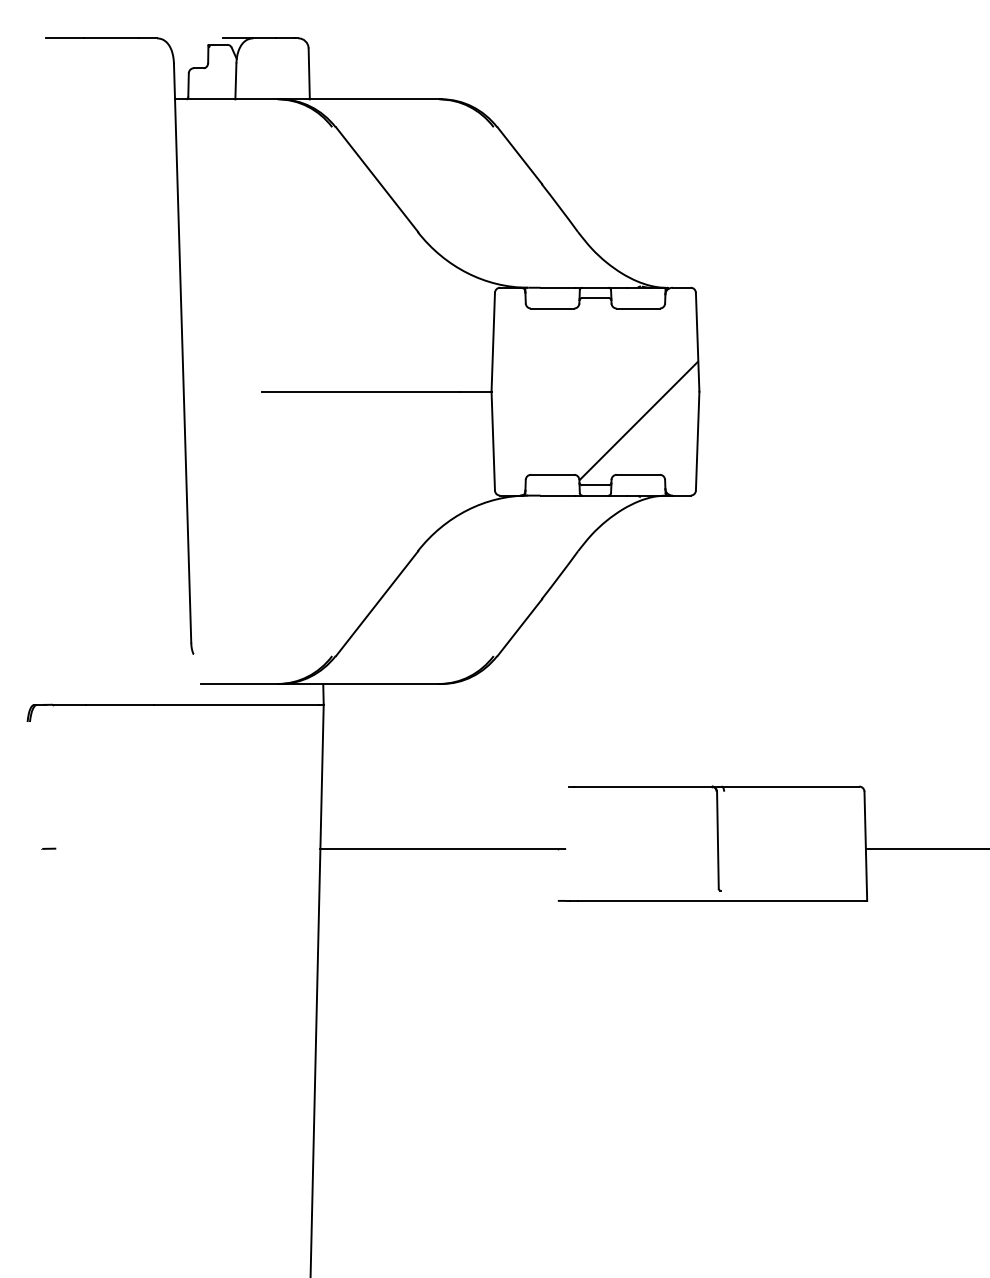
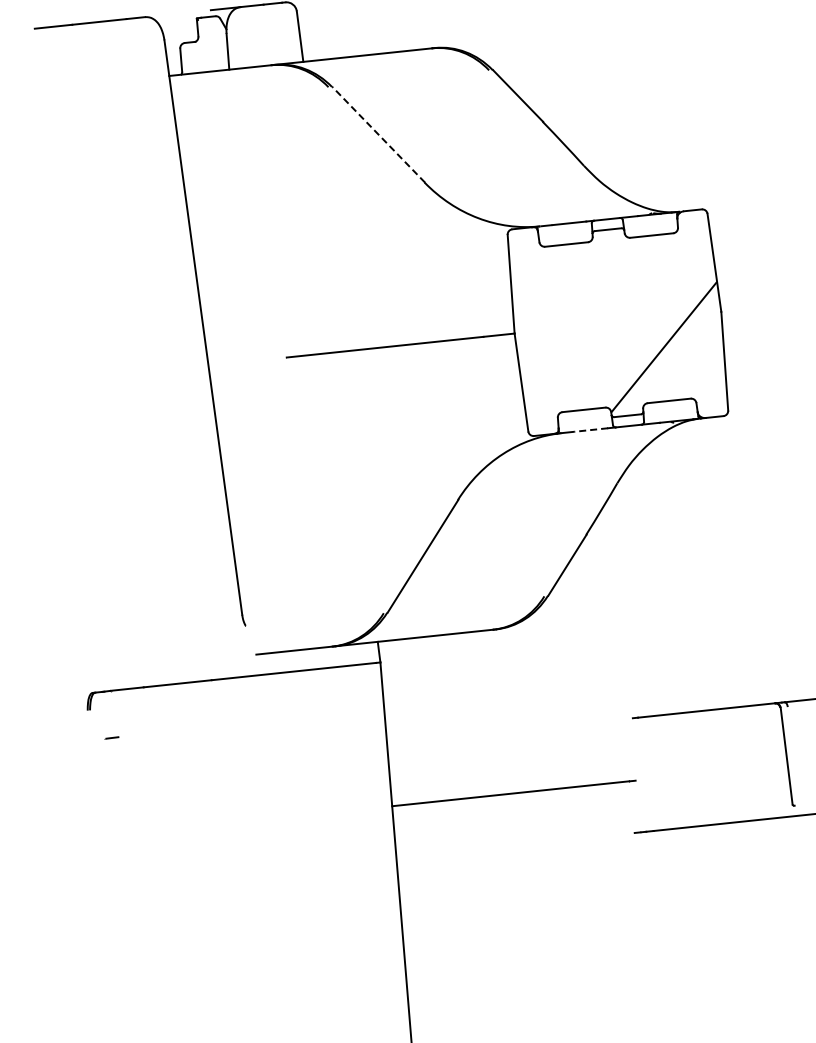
line: (377, 179) -> (379, 134), solid -> dashed
line: (557, 495) -> (591, 429), solid -> dashed
line: (48, 848) -> (111, 737), moved

